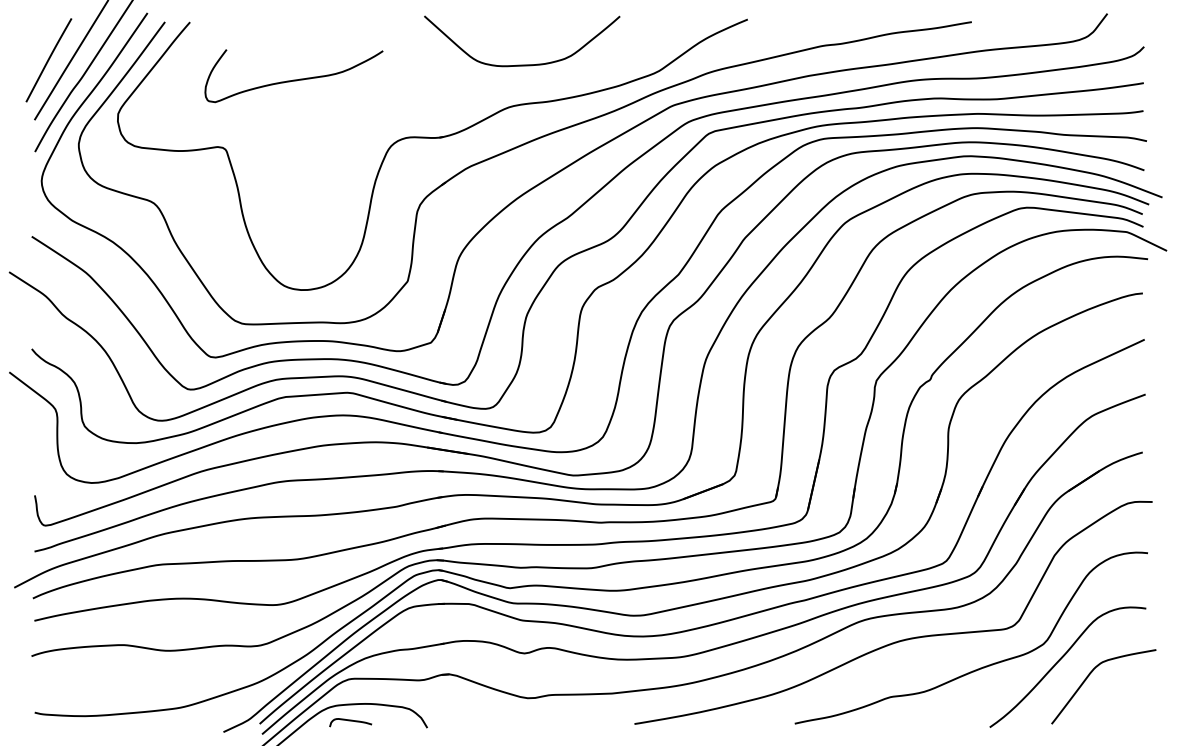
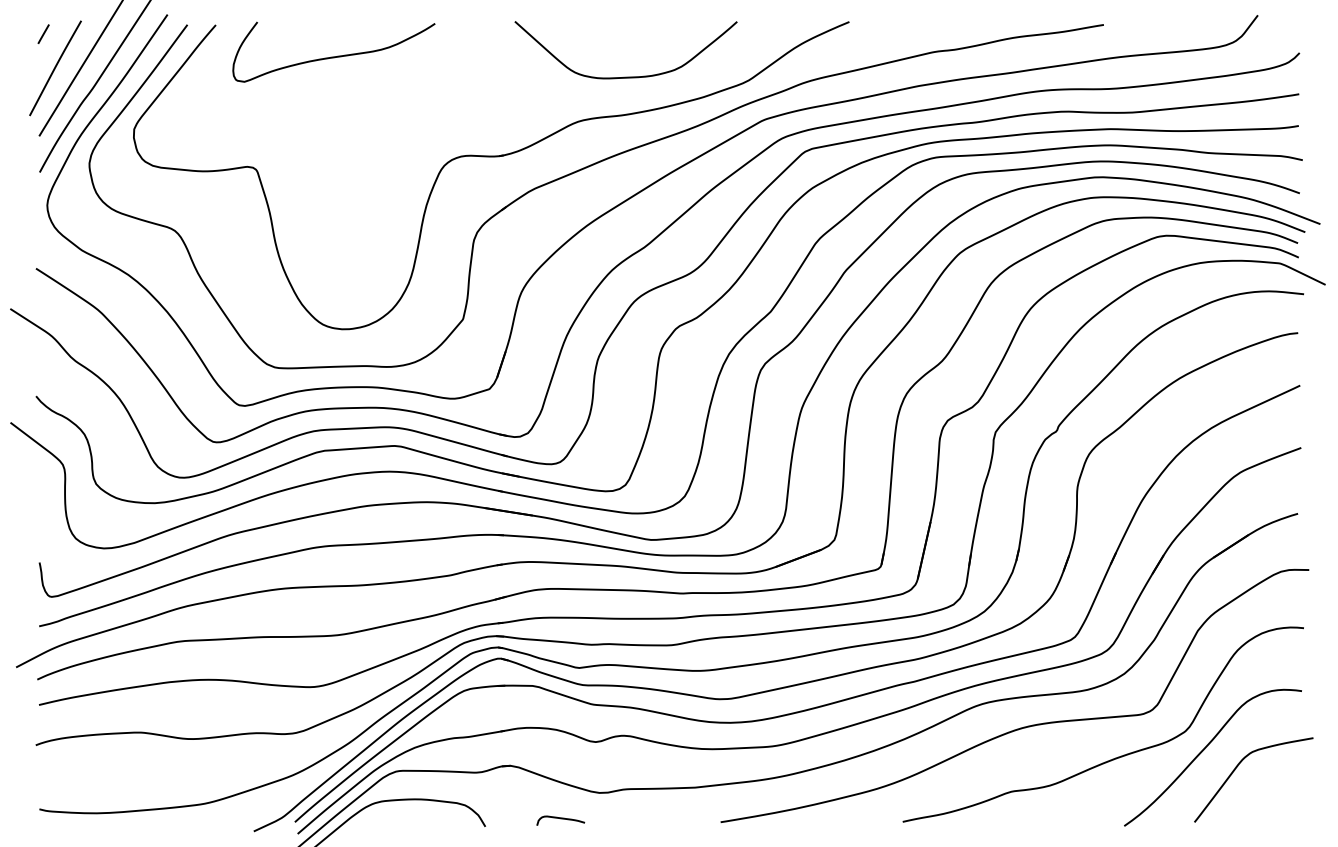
line: (38, 29) -> (43, 33), added
curve: (522, 64) -> (626, 76), moved
curve: (293, 79) -> (333, 56), moved
curve: (350, 721) -> (560, 819), moved

